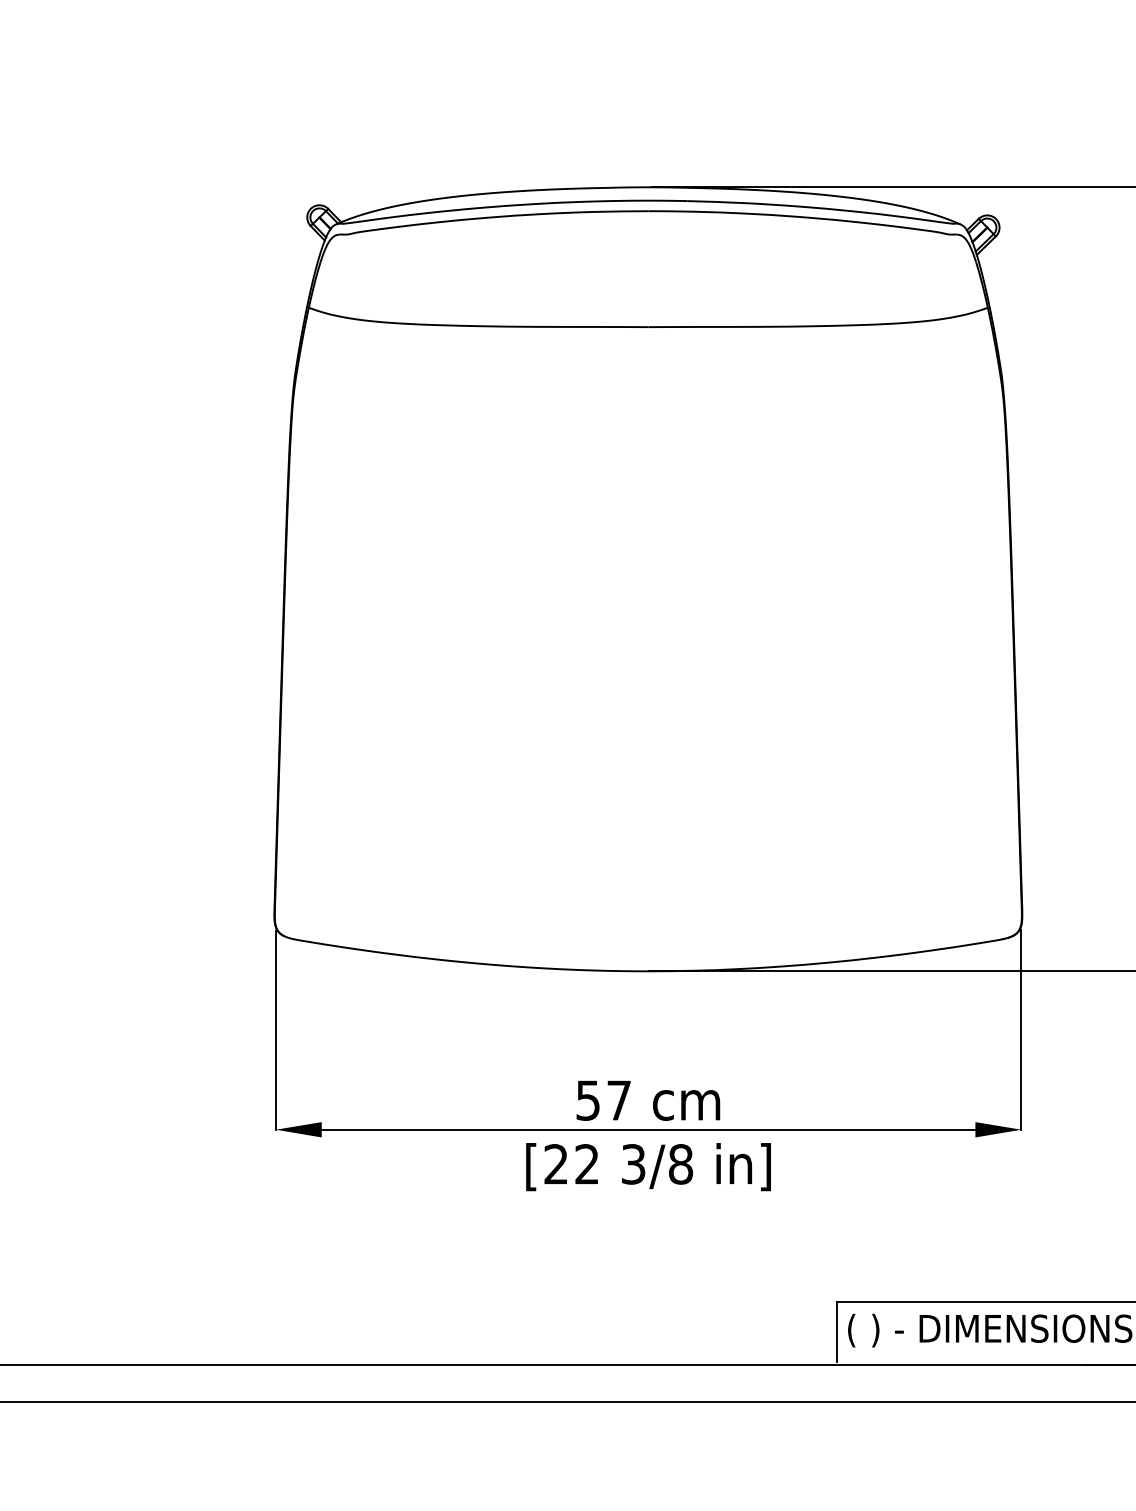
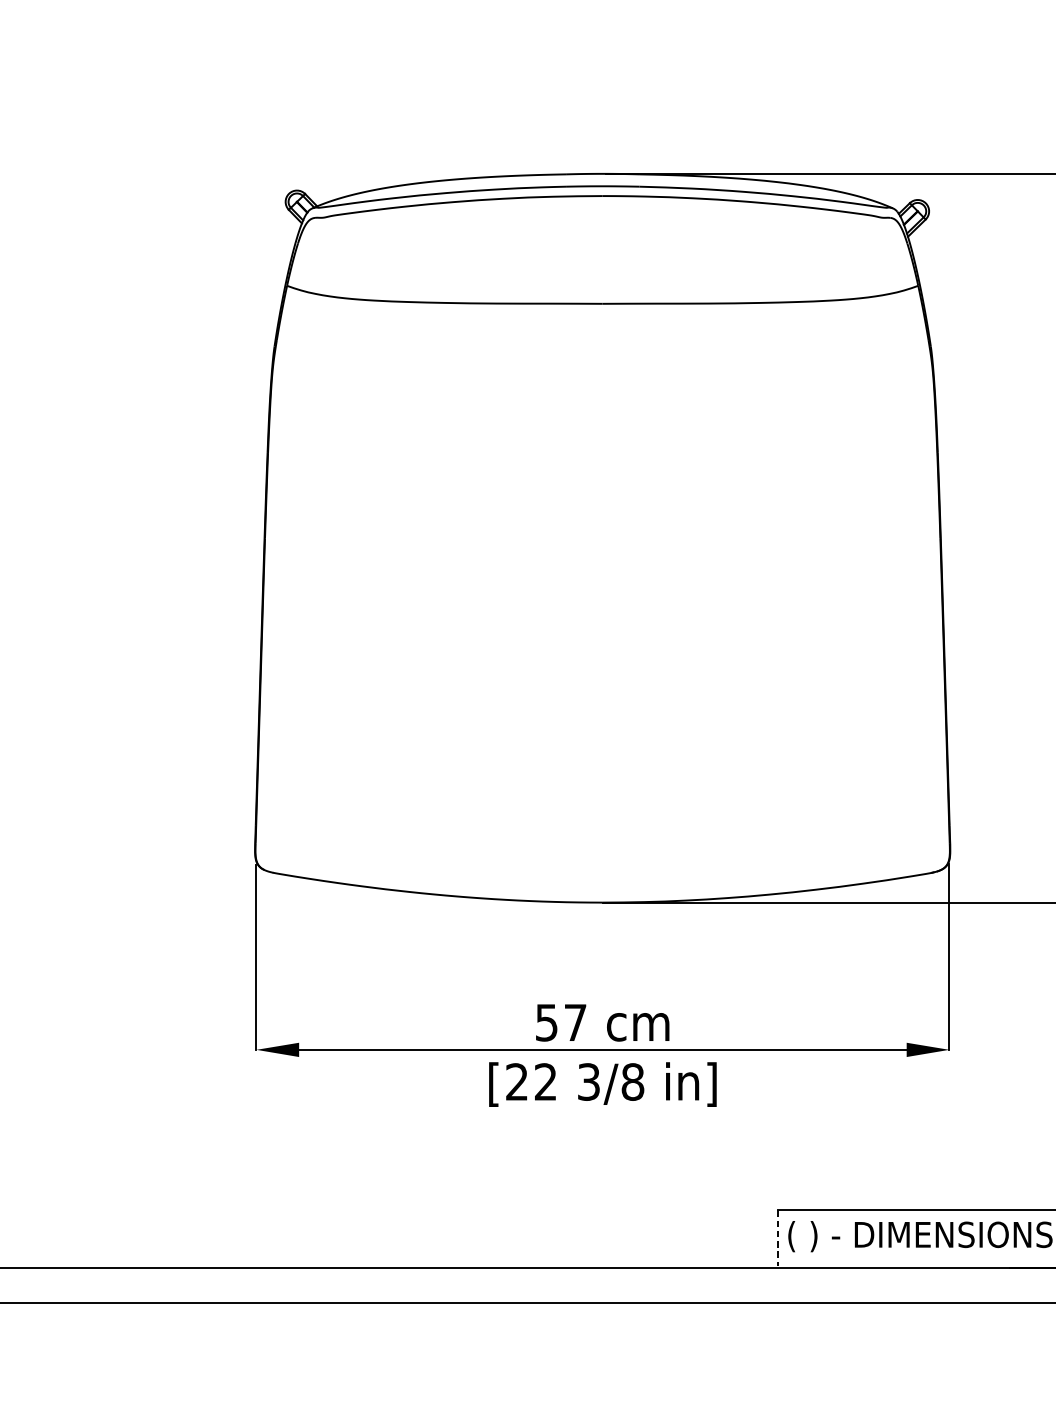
line: (837, 1332) -> (778, 1238), solid -> dashed

